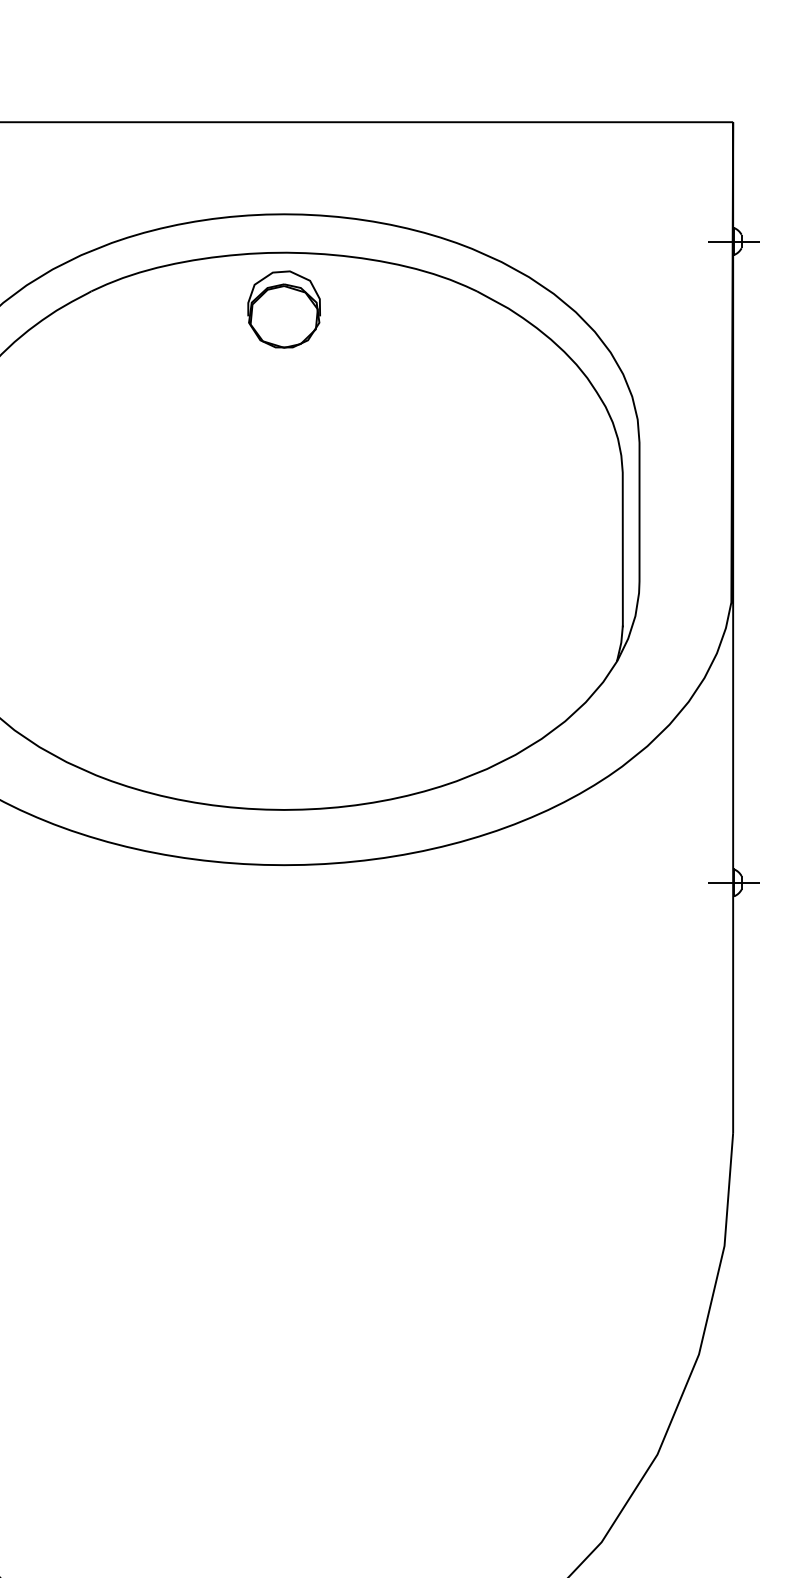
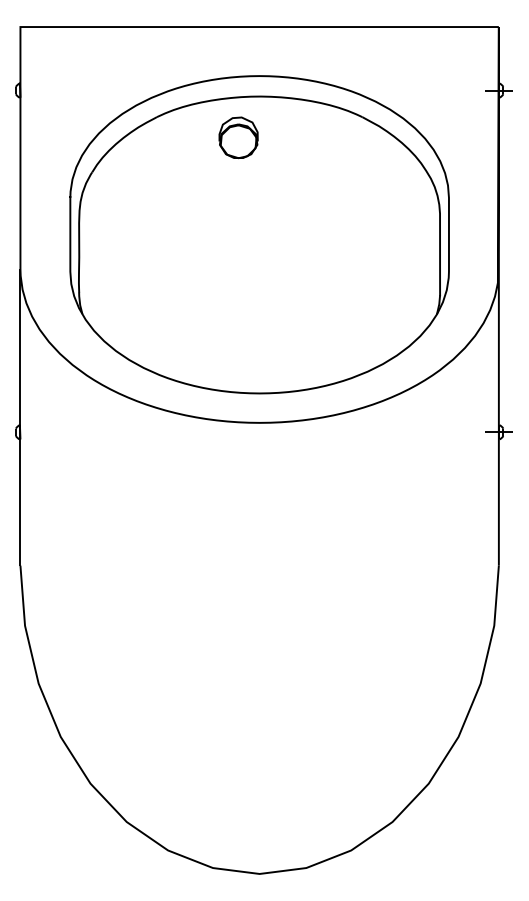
part: (283, 308) -> (238, 137), moved

